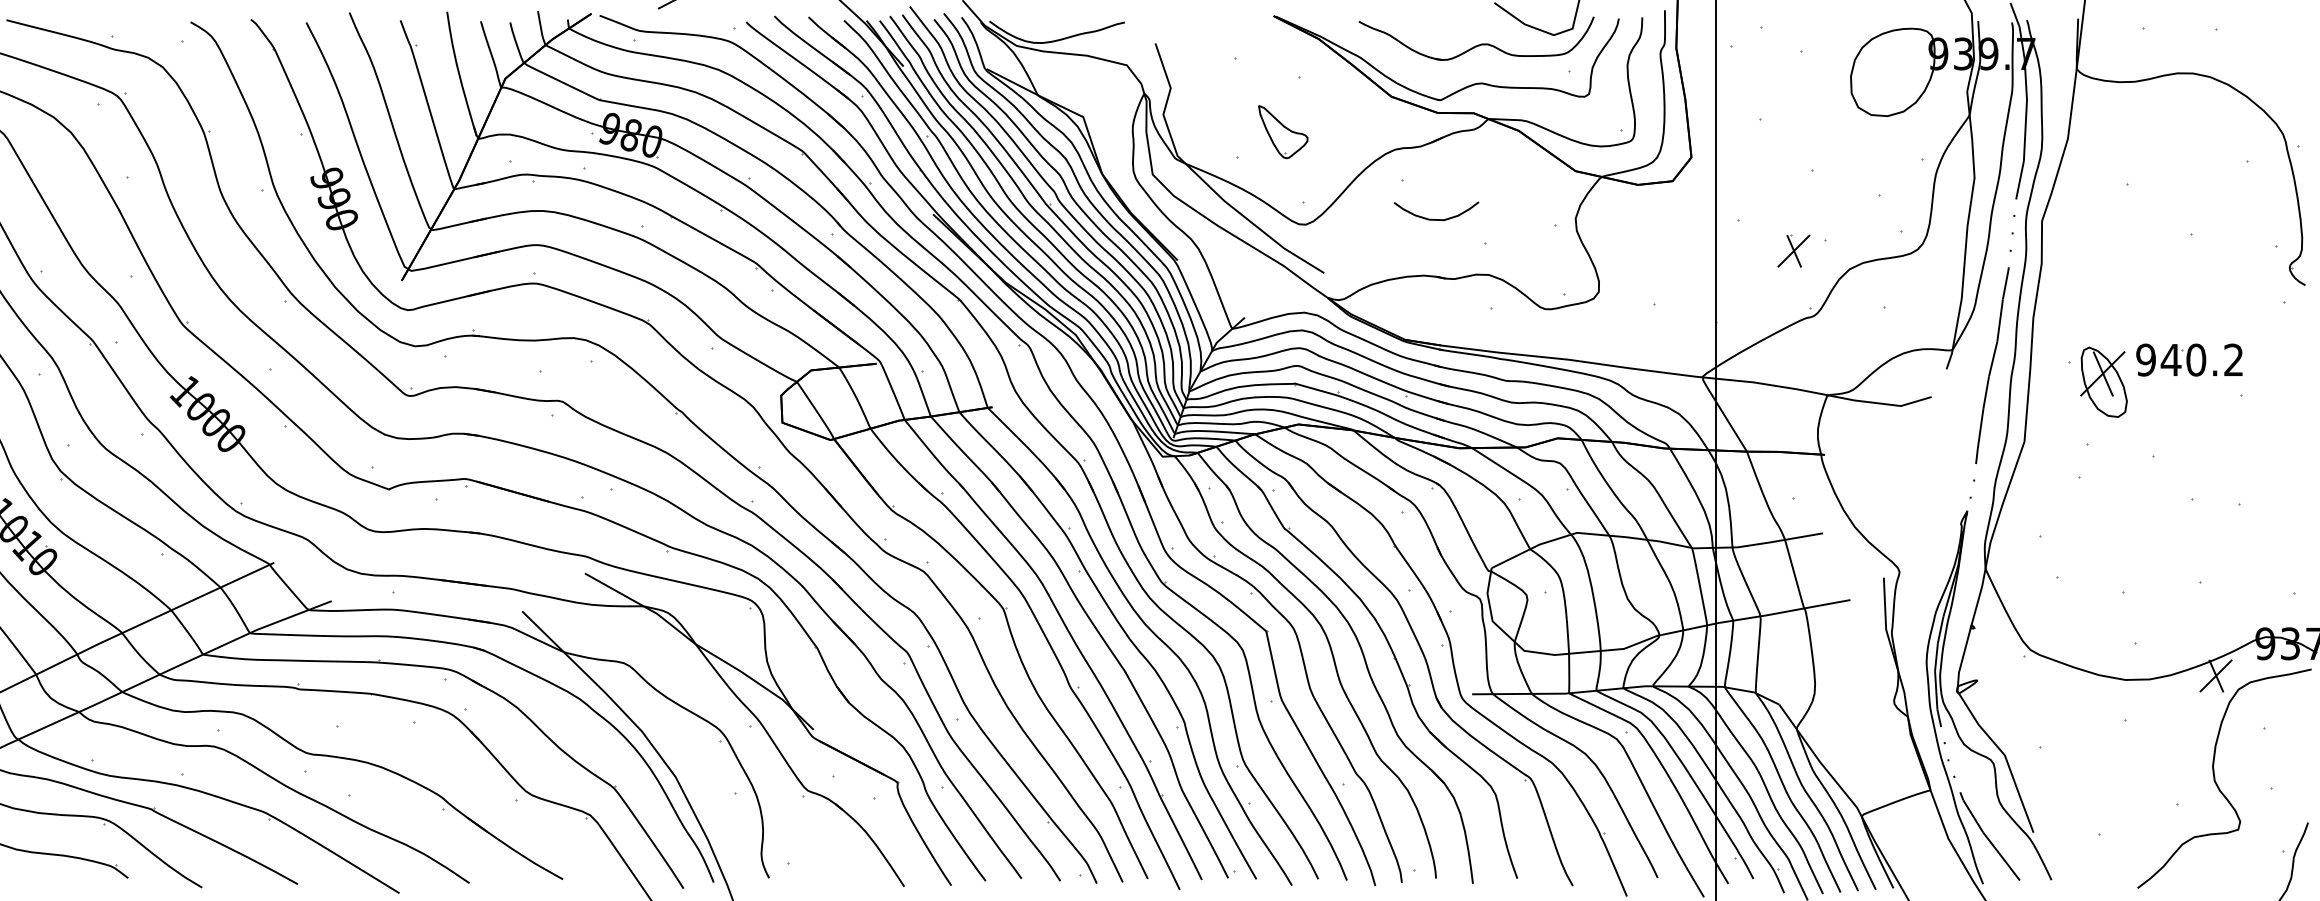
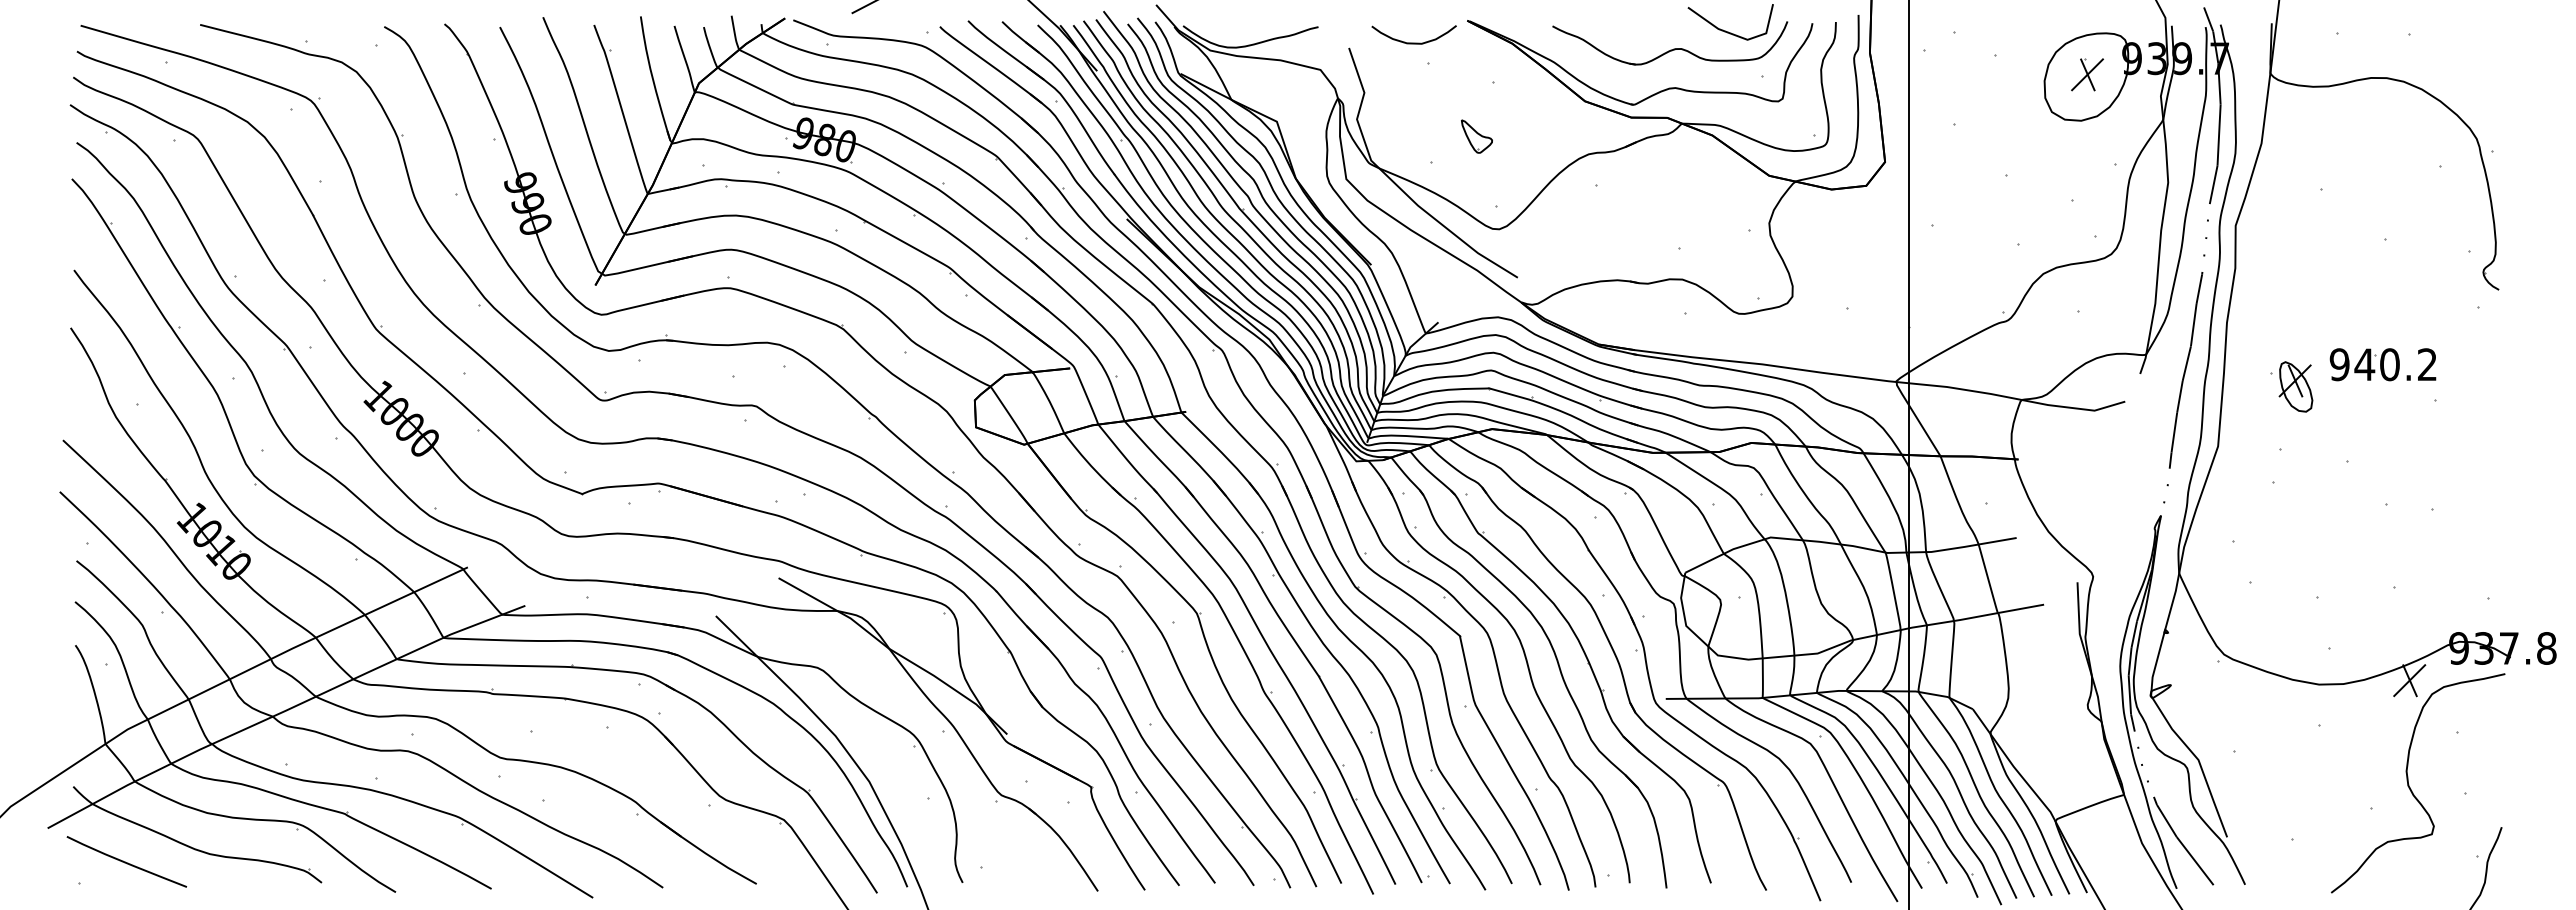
part: (1282, 131) -> (1476, 136), size x0.62
curve: (1435, 218) -> (1413, 42), moved
part: (1793, 250) -> (2087, 74), moved
part: (2097, 381) -> (2291, 386), size x0.71

